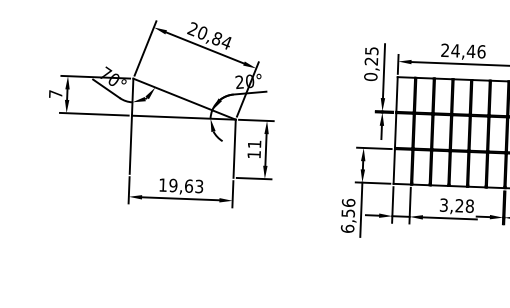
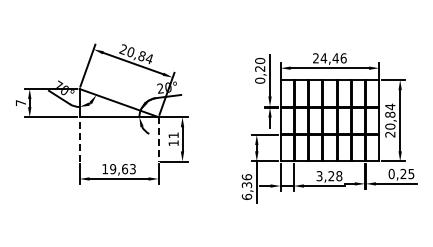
text: (372, 50) -> (260, 60), 0,25 -> 0,20
line: (130, 143) -> (79, 138), solid -> dashed
line: (234, 148) -> (158, 139), solid -> dashed
text: (347, 212) -> (246, 184), 6,56 -> 6,36

